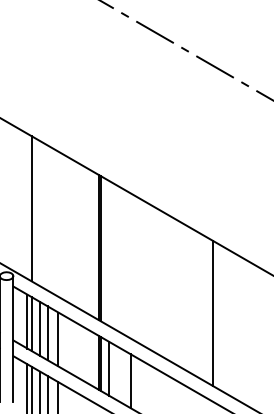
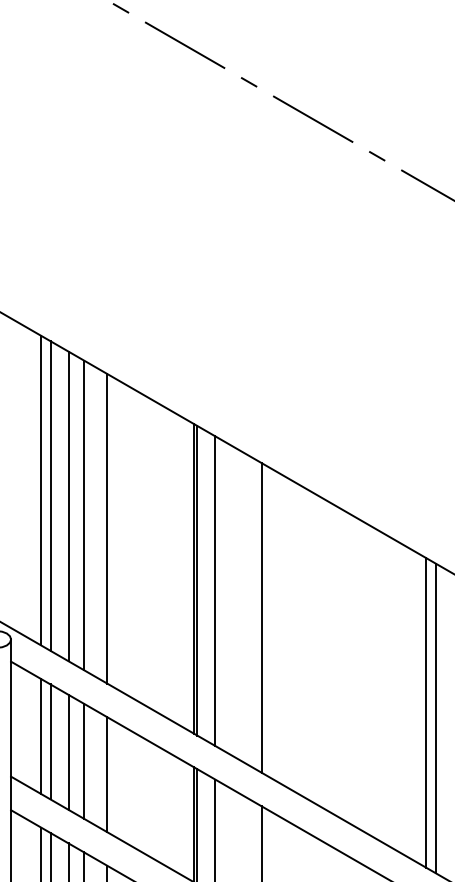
line: (27, 205) -> (41, 488), added
line: (40, 213) -> (68, 505), added
line: (47, 217) -> (83, 514), added
line: (58, 223) -> (107, 527), added
line: (109, 253) -> (216, 591), added
line: (130, 265) -> (260, 616), added
line: (208, 310) -> (427, 712), added

